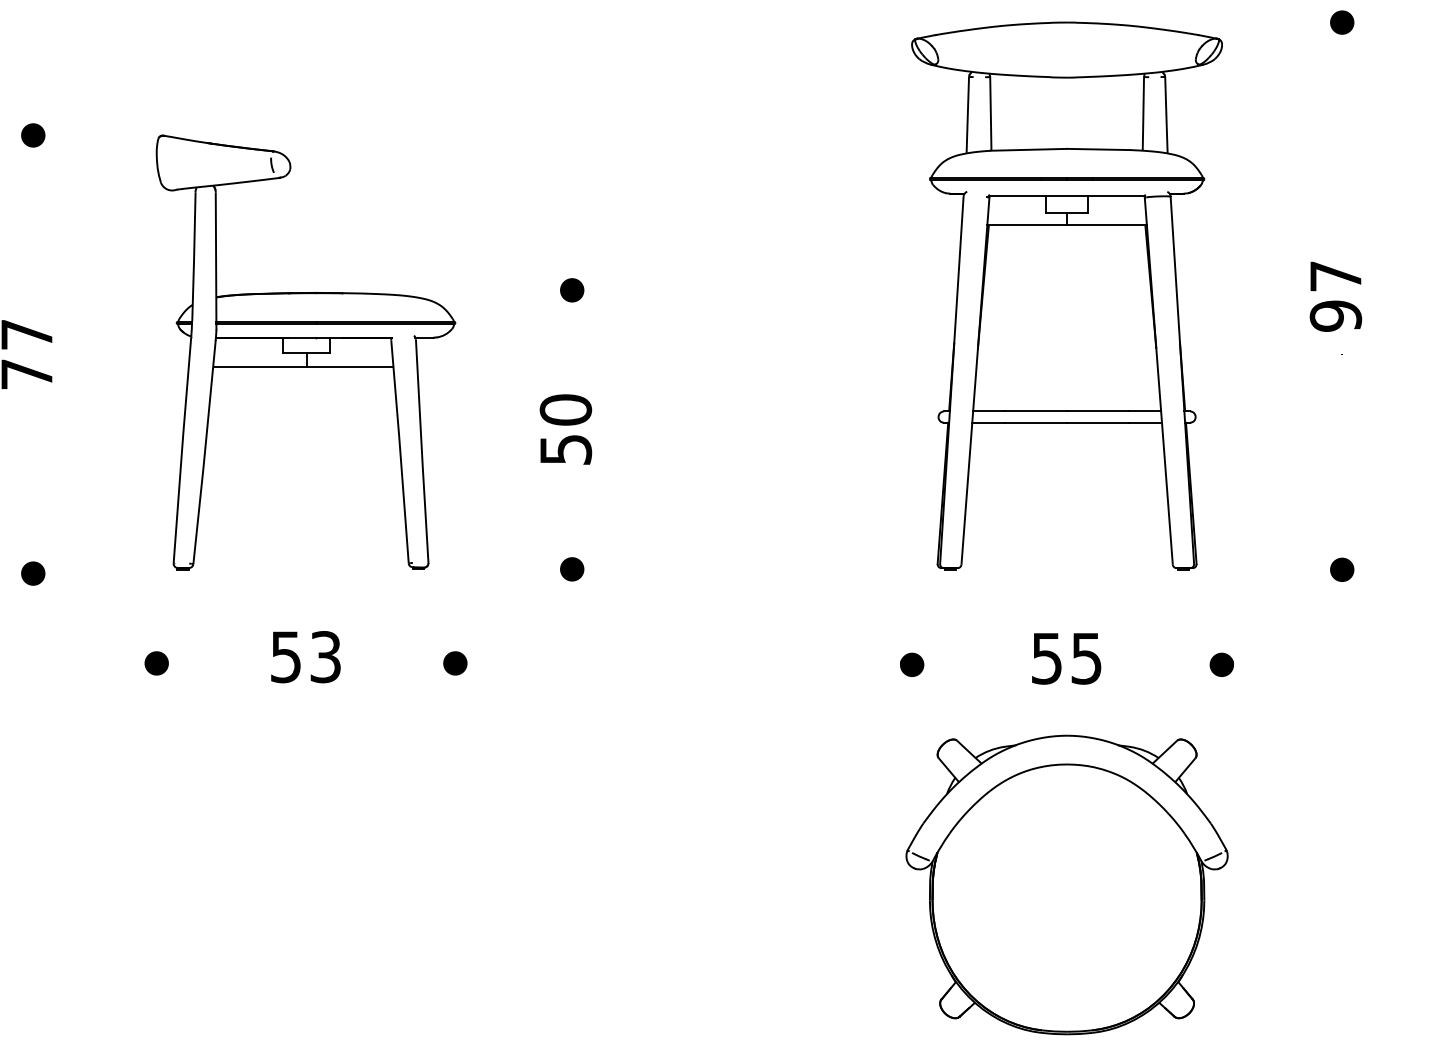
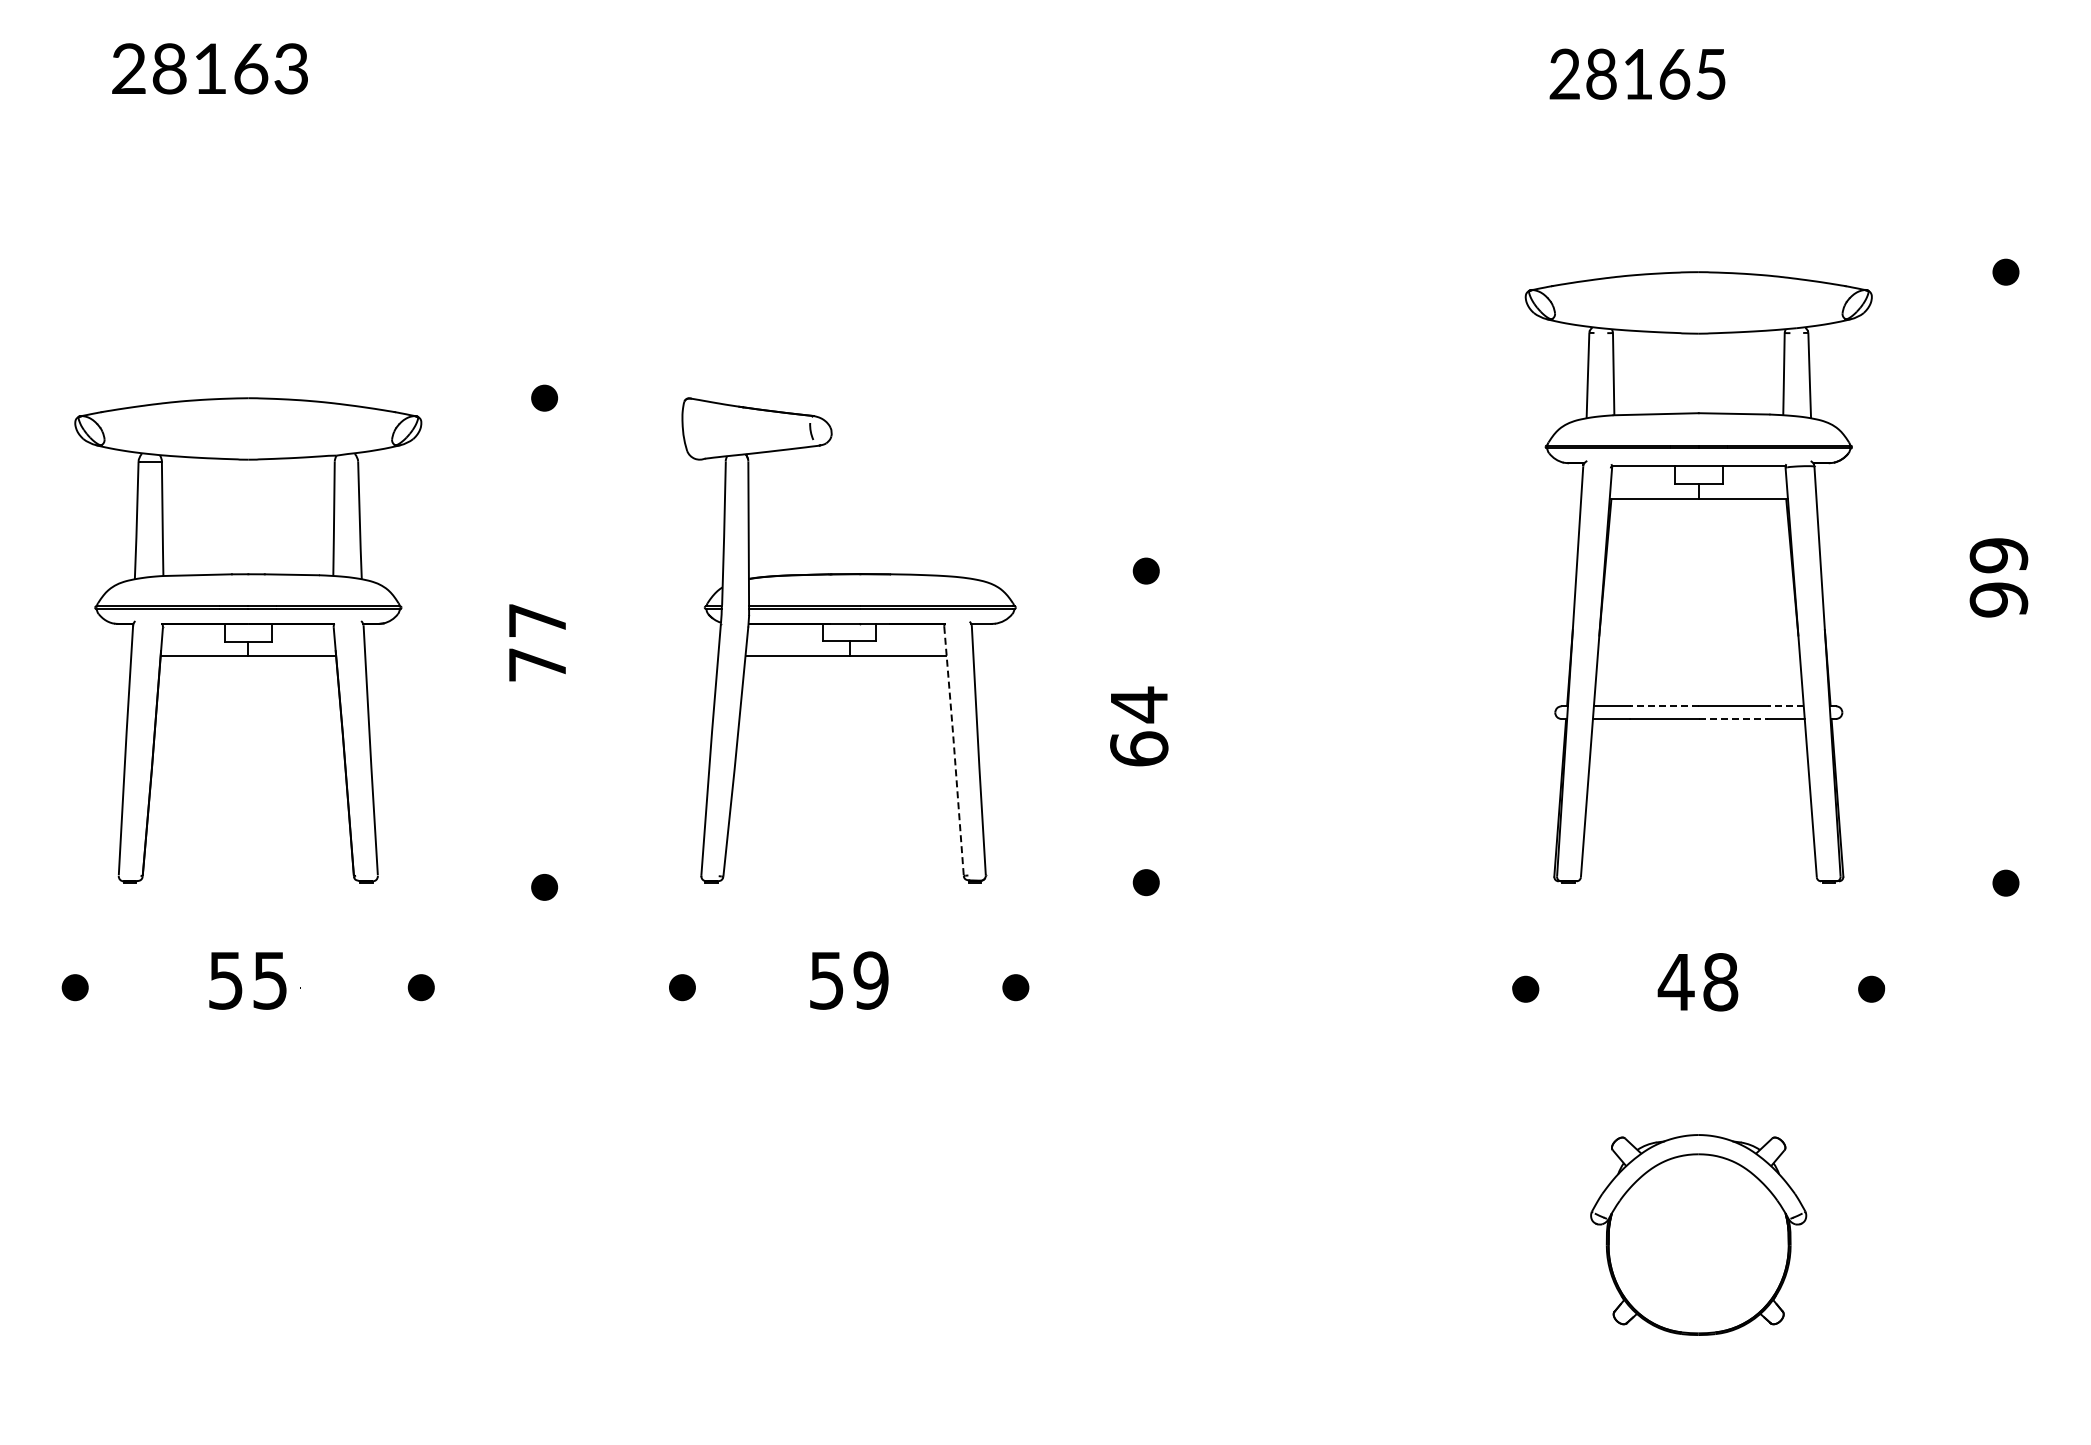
text: (1335, 276) -> (1998, 555), 97 -> 99
line: (1036, 411) -> (1664, 706), solid -> dashed
line: (1144, 411) -> (1785, 706), solid -> dashed
line: (1098, 422) -> (1733, 718), solid -> dashed
text: (566, 429) -> (1139, 726), 50 -> 64
line: (400, 451) -> (954, 751), solid -> dashed
text: (325, 657) -> (870, 980), 53 -> 59
text: (1065, 658) -> (1697, 982), 55 -> 48
part: (1066, 884) -> (1698, 1234), size x0.6

